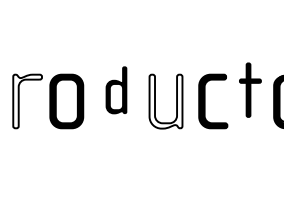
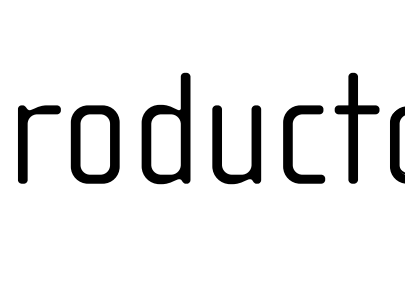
part: (116, 90) -> (166, 128), size x1.67
part: (250, 90) -> (357, 128), size x1.43
fill: (27, 101) -> (39, 144), added
fill: (165, 101) -> (236, 144), added

